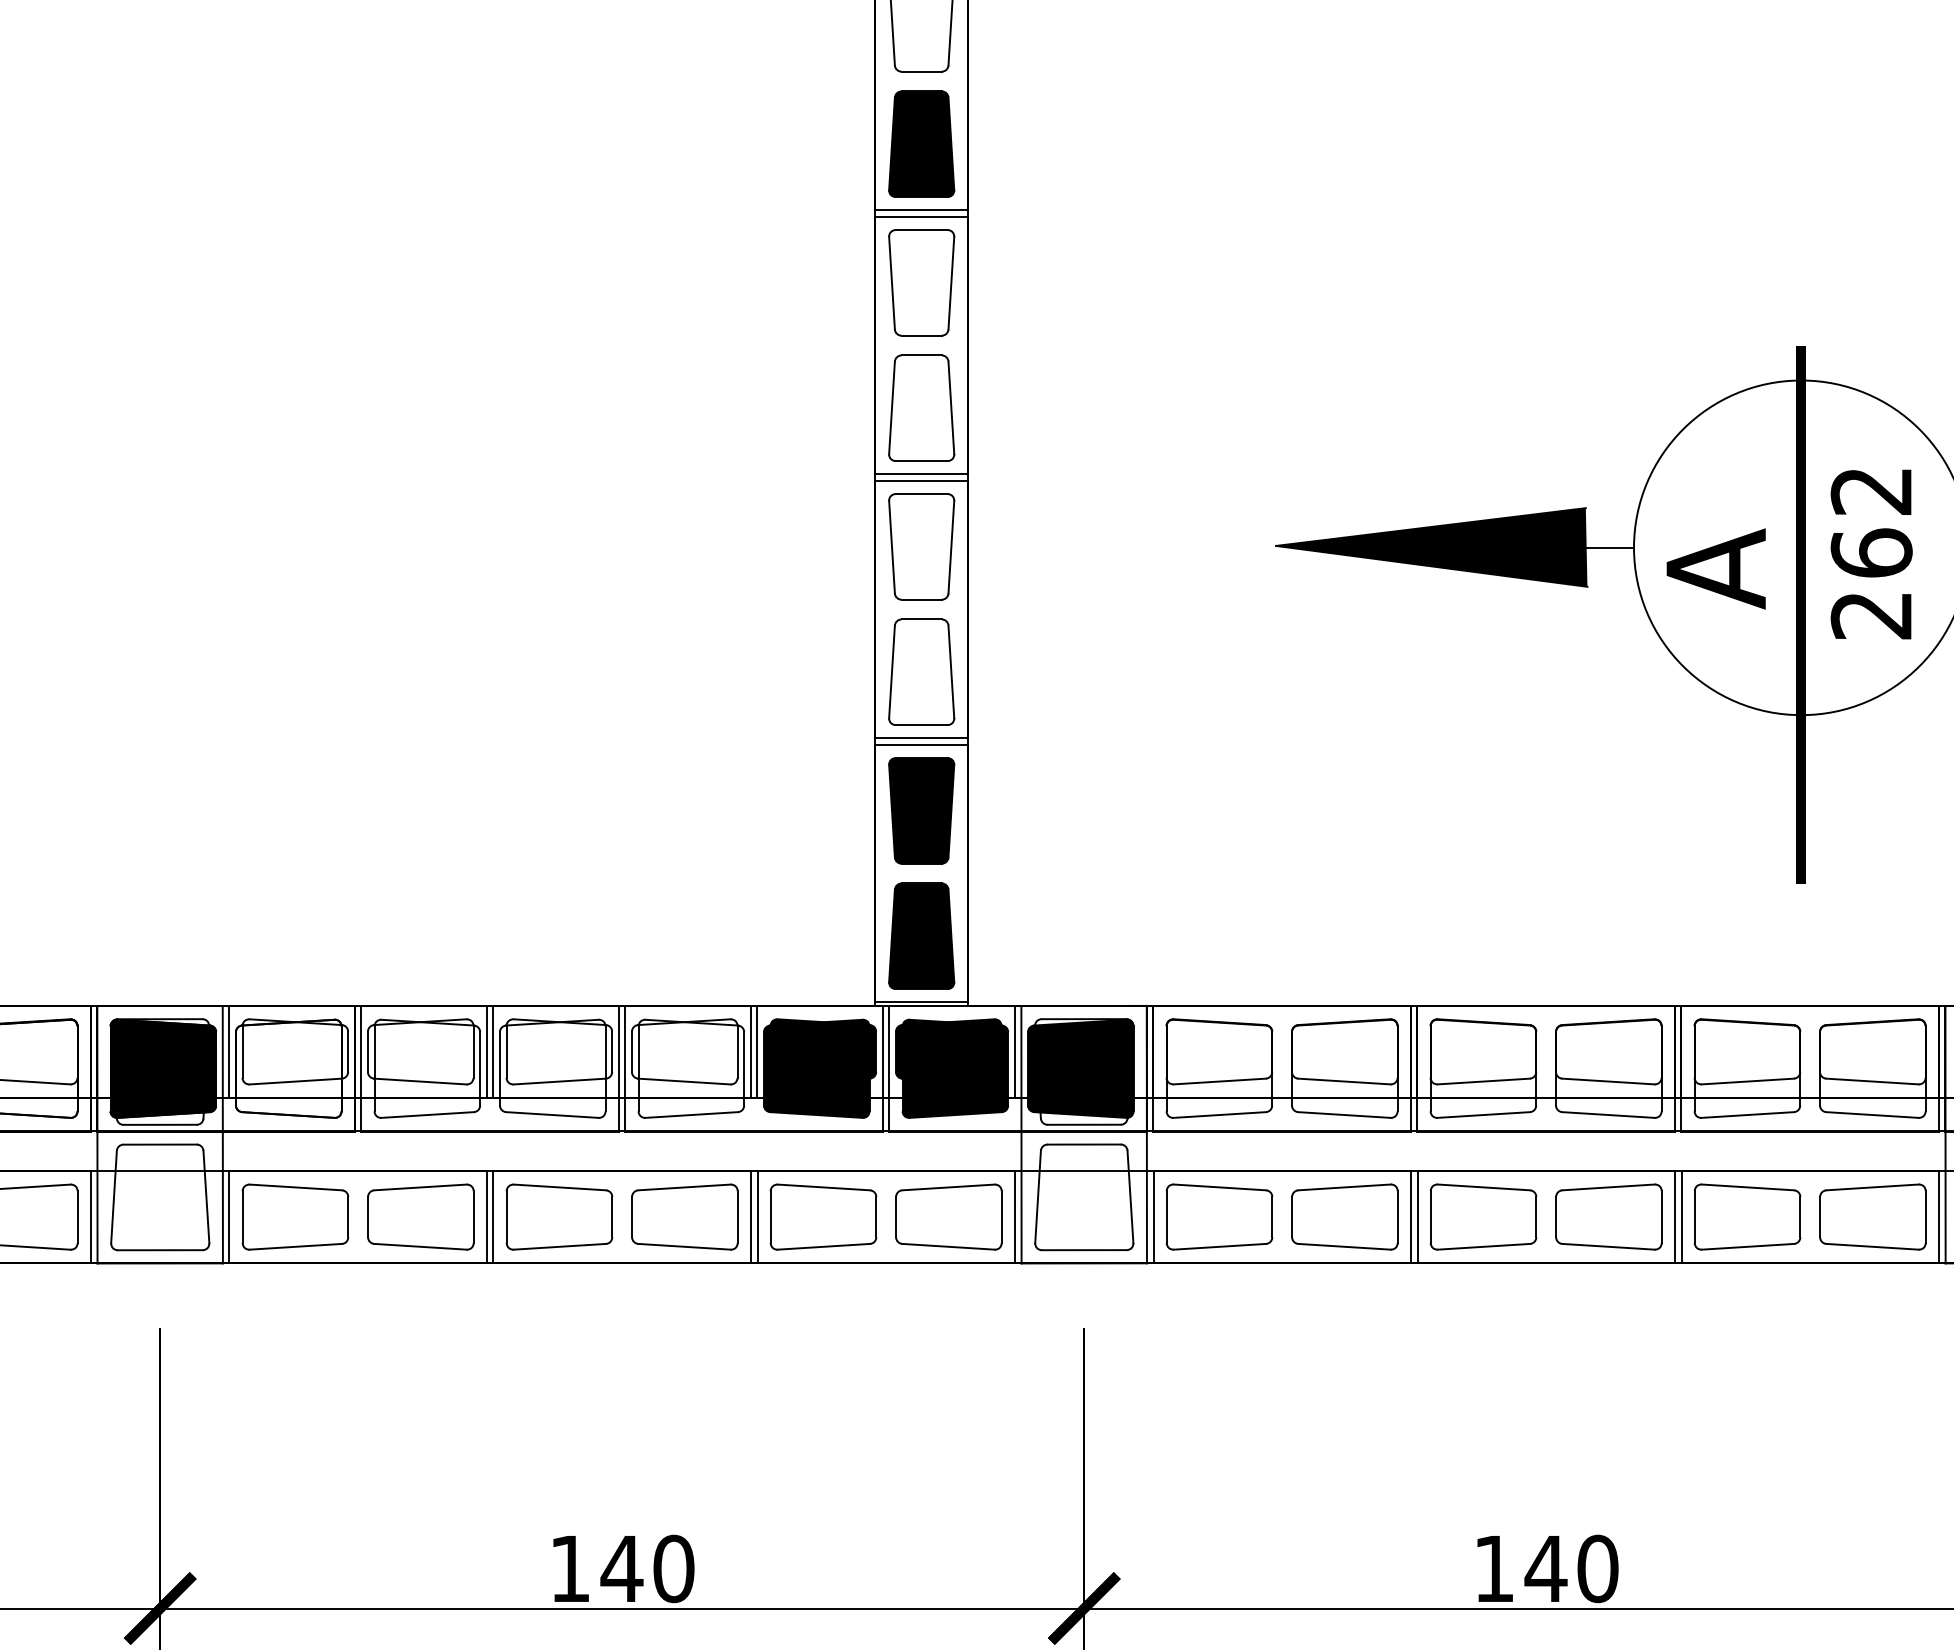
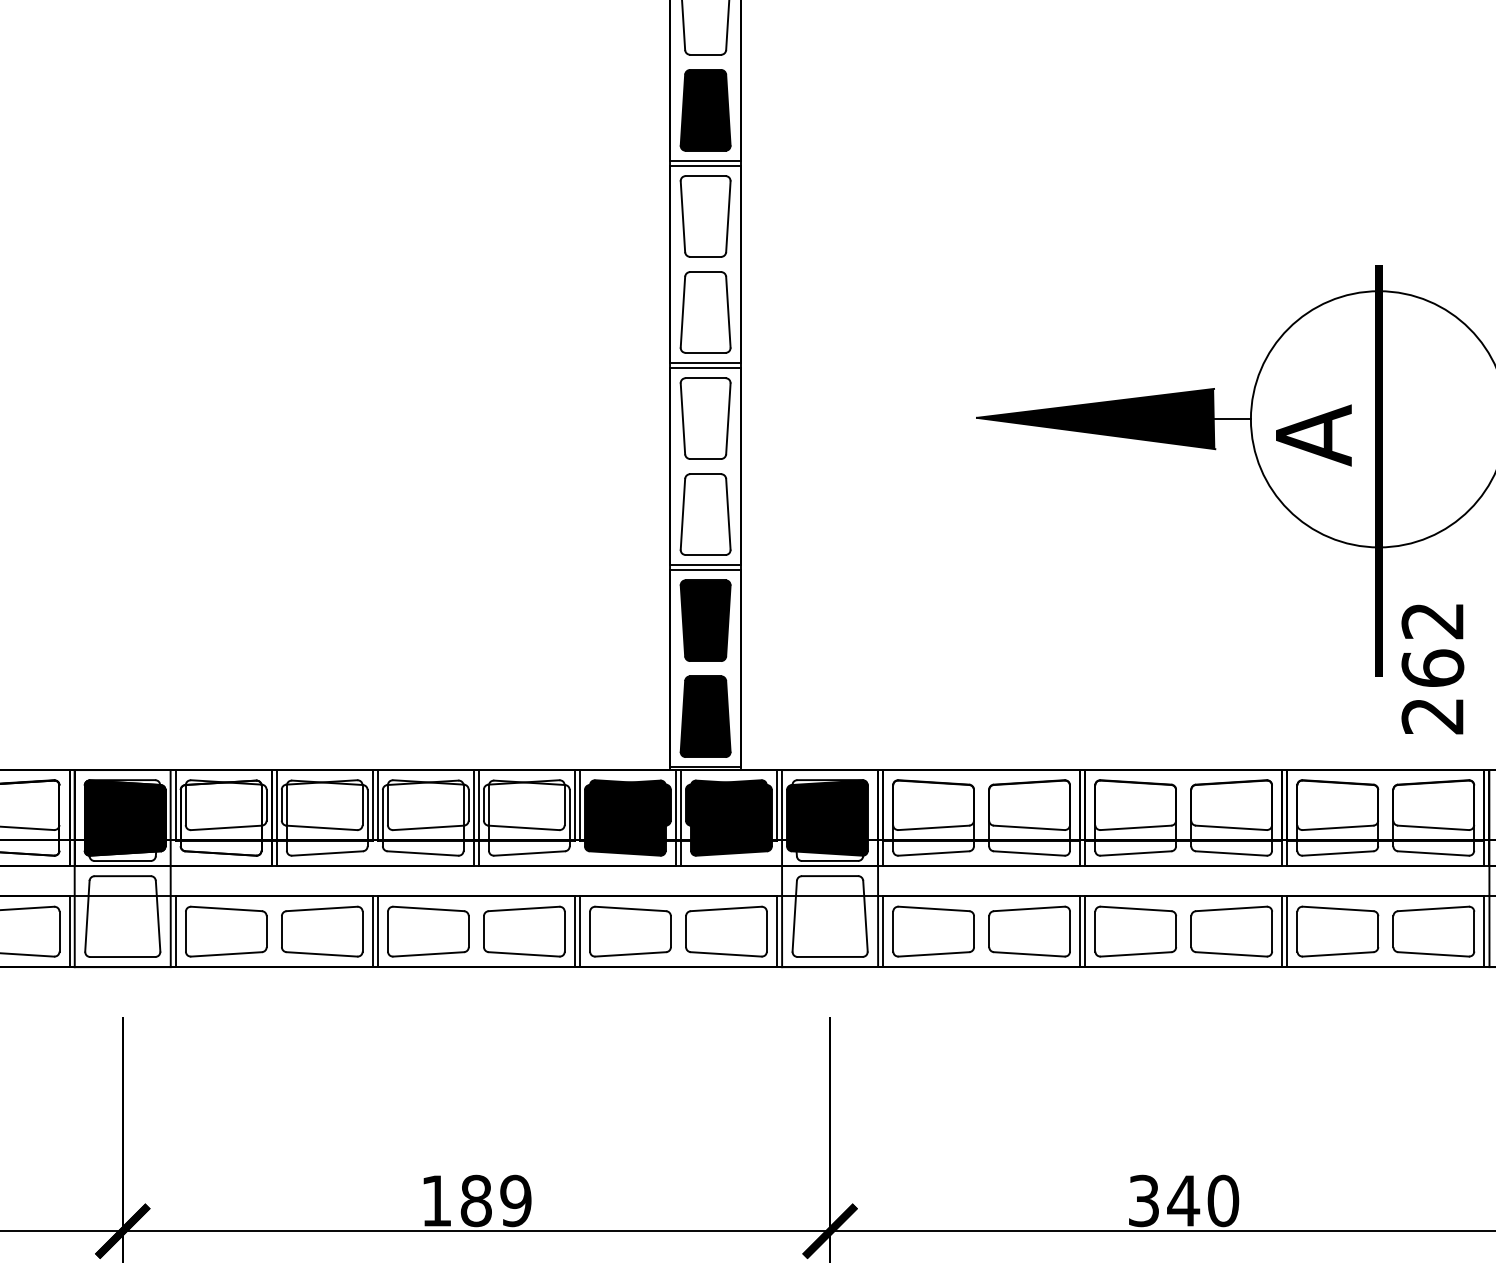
text: (1871, 554) -> (1432, 669), moved
text: (647, 1568) -> (495, 1200), 140 -> 189
text: (1493, 1568) -> (1143, 1200), 140 -> 340

